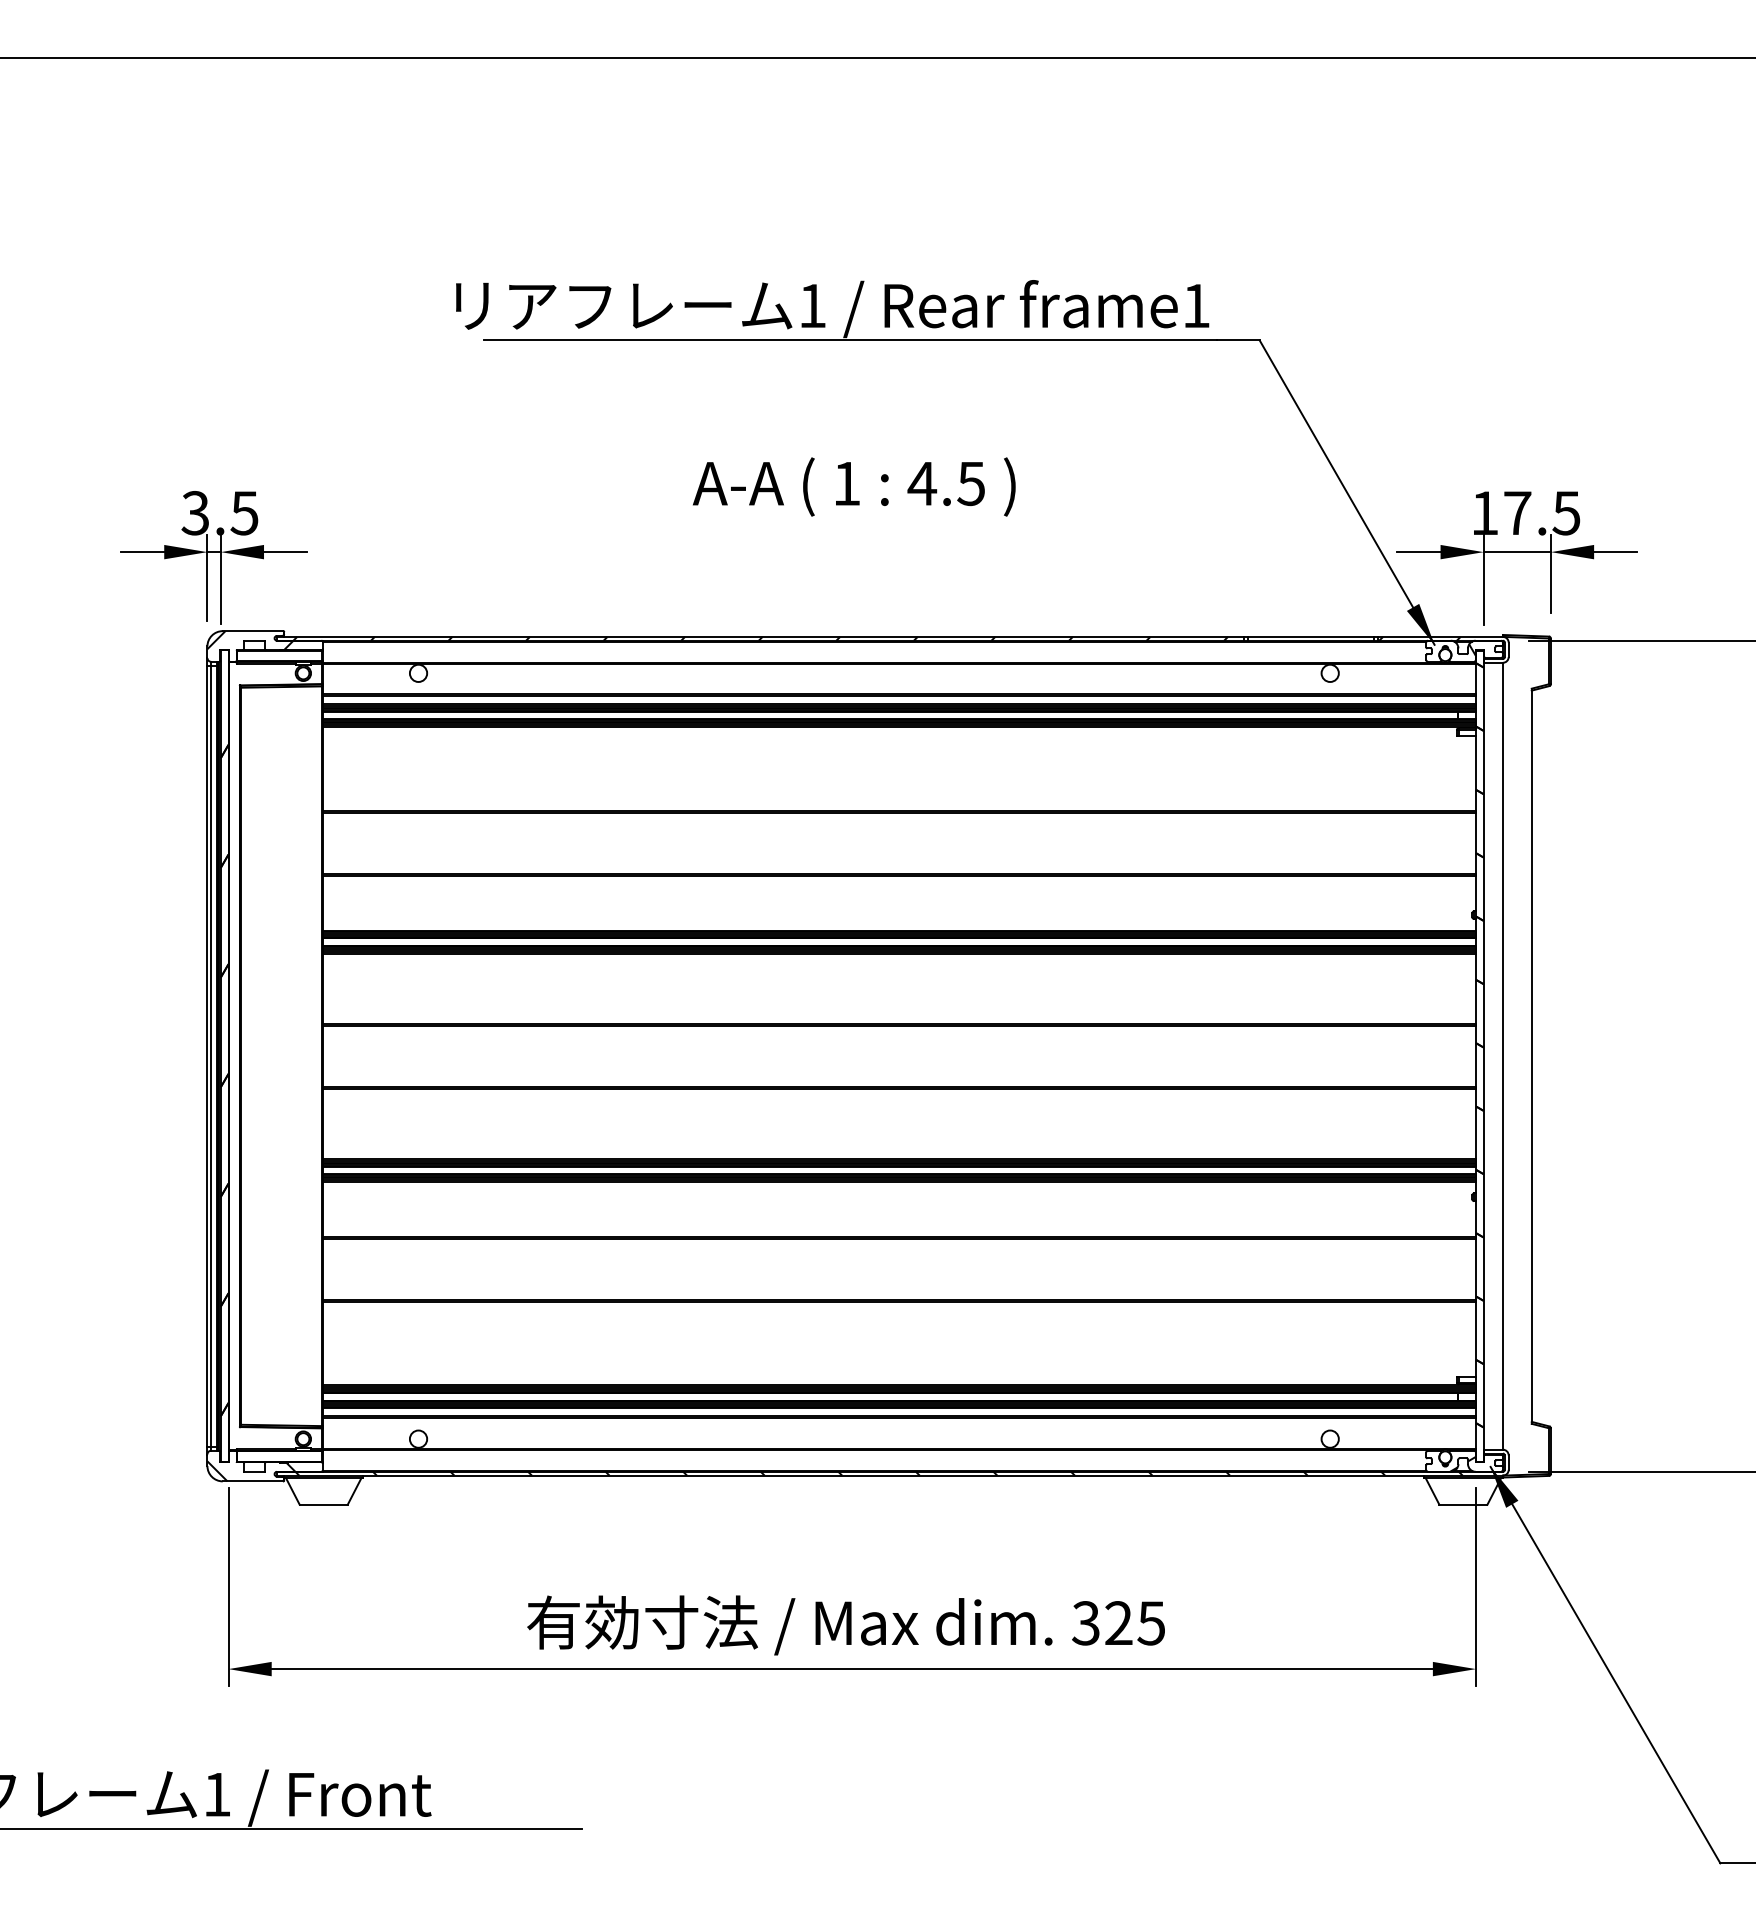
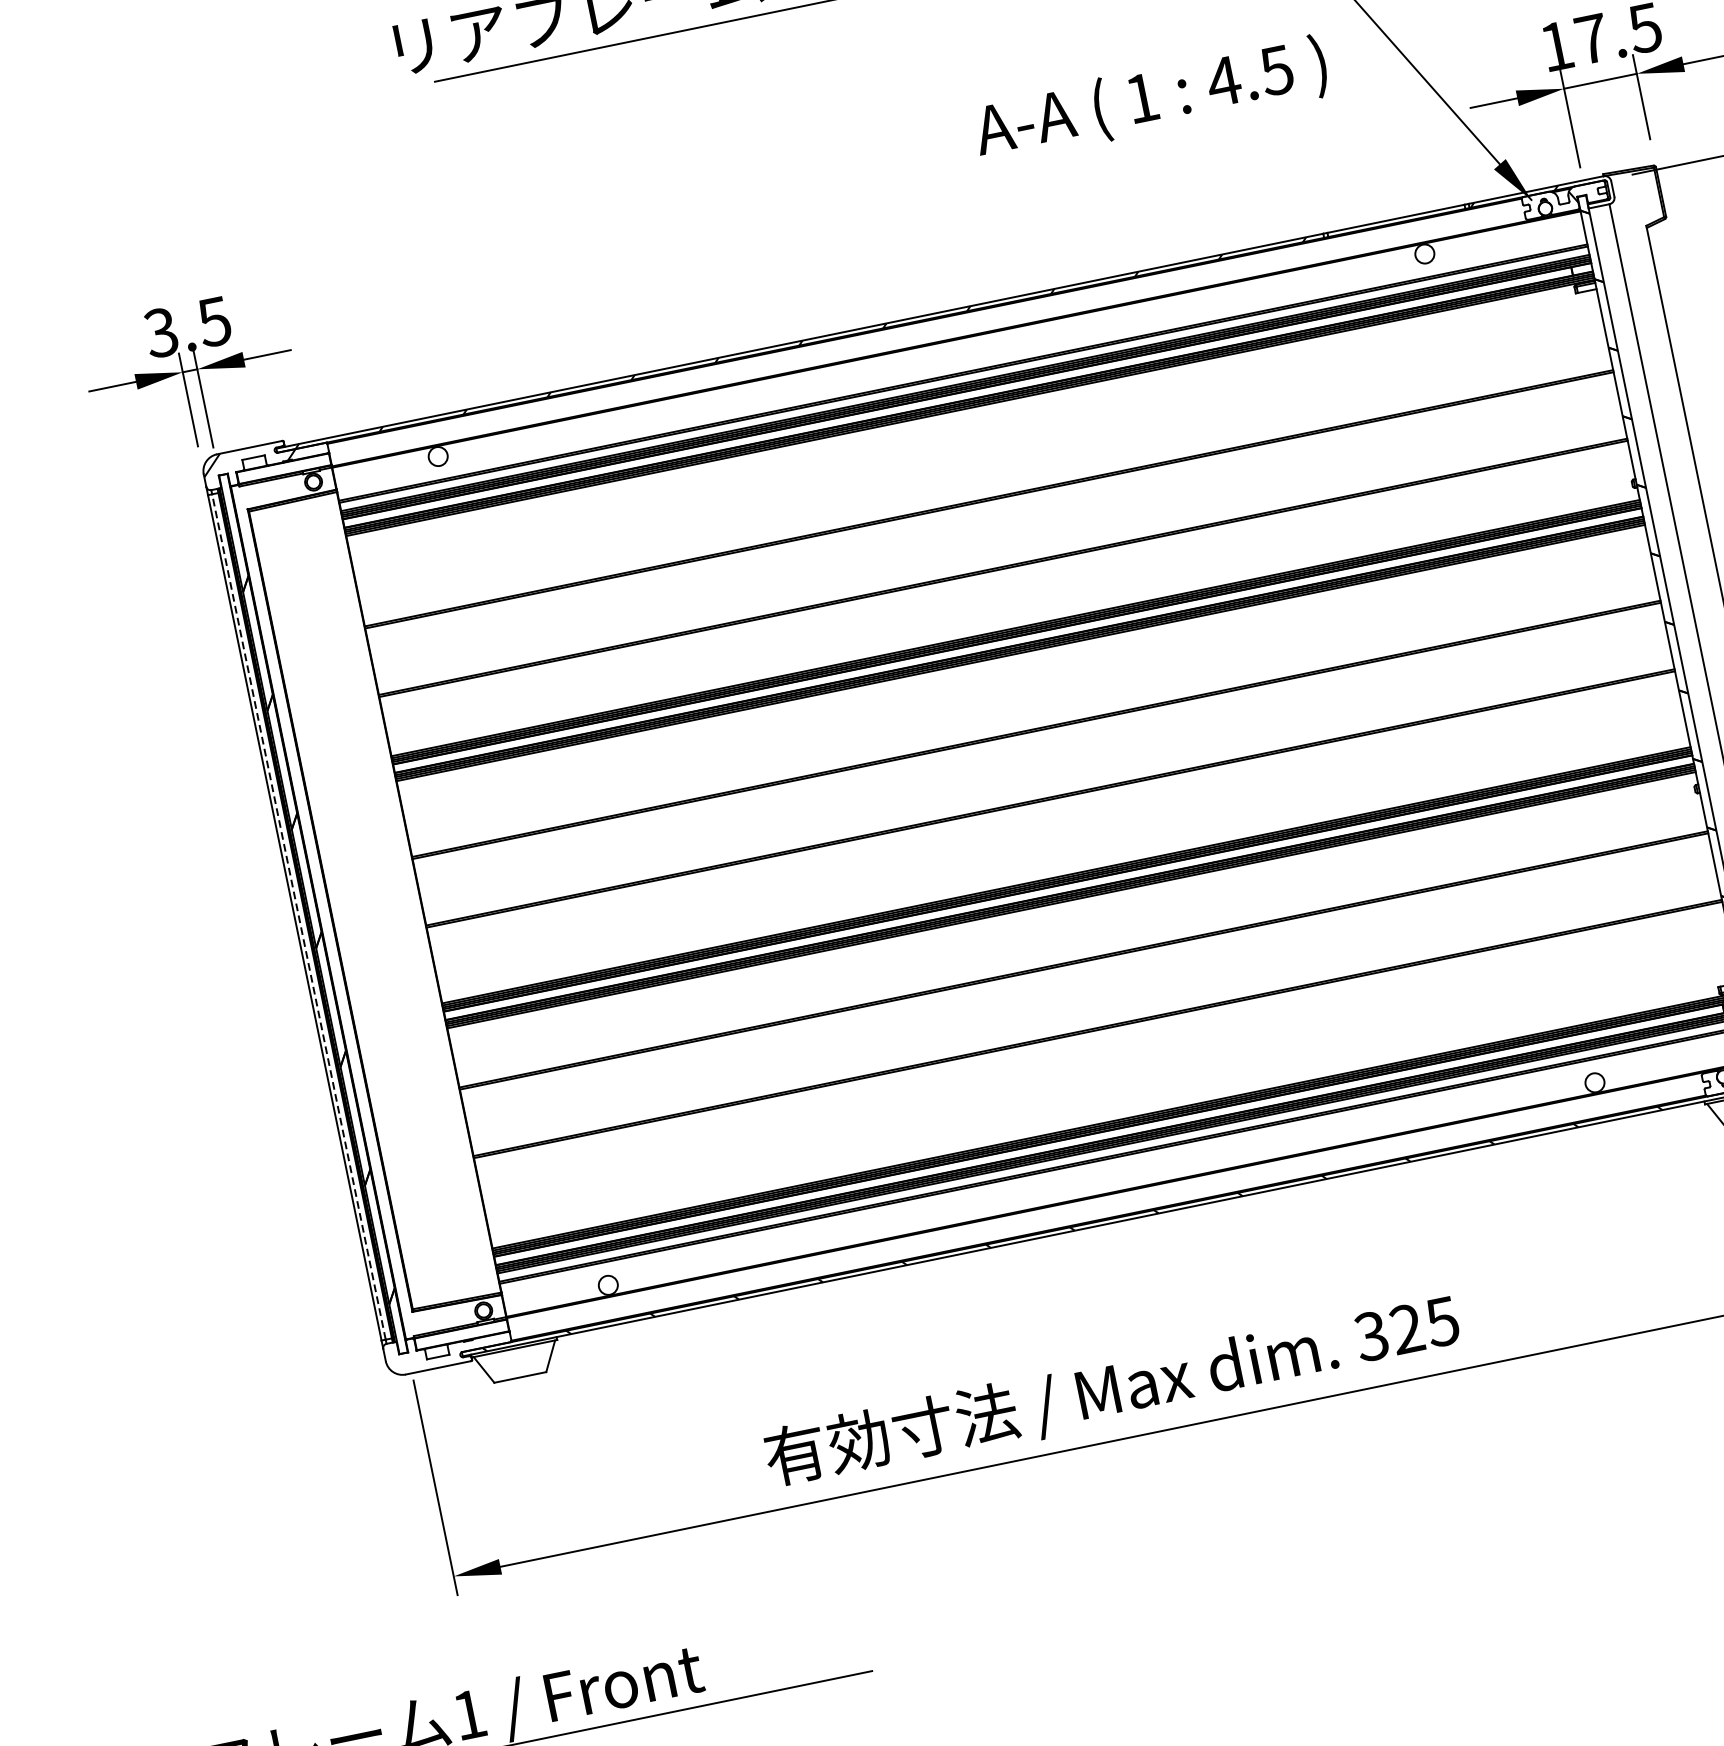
text: (854, 486) -> (1150, 99), moved
line: (211, 1056) -> (299, 917), solid -> dashed
hatch: (251, 1471) -> (434, 1357), removed

